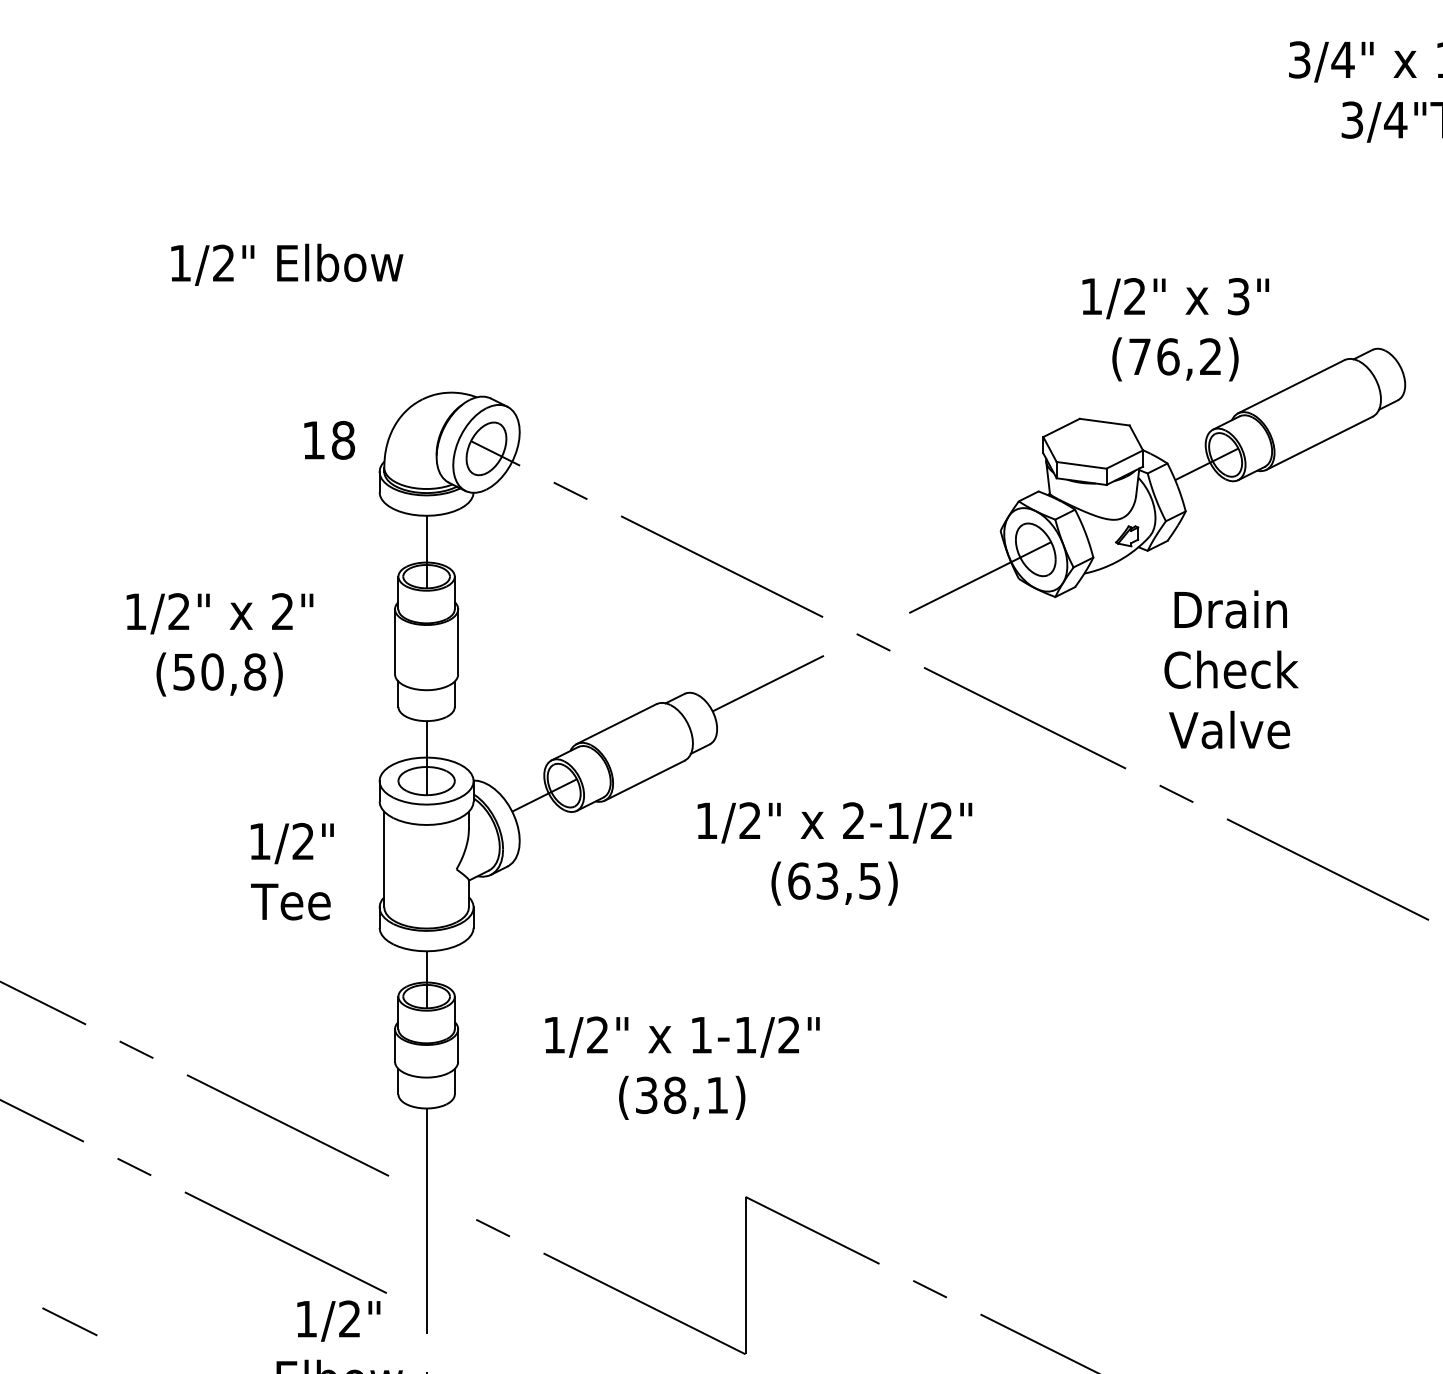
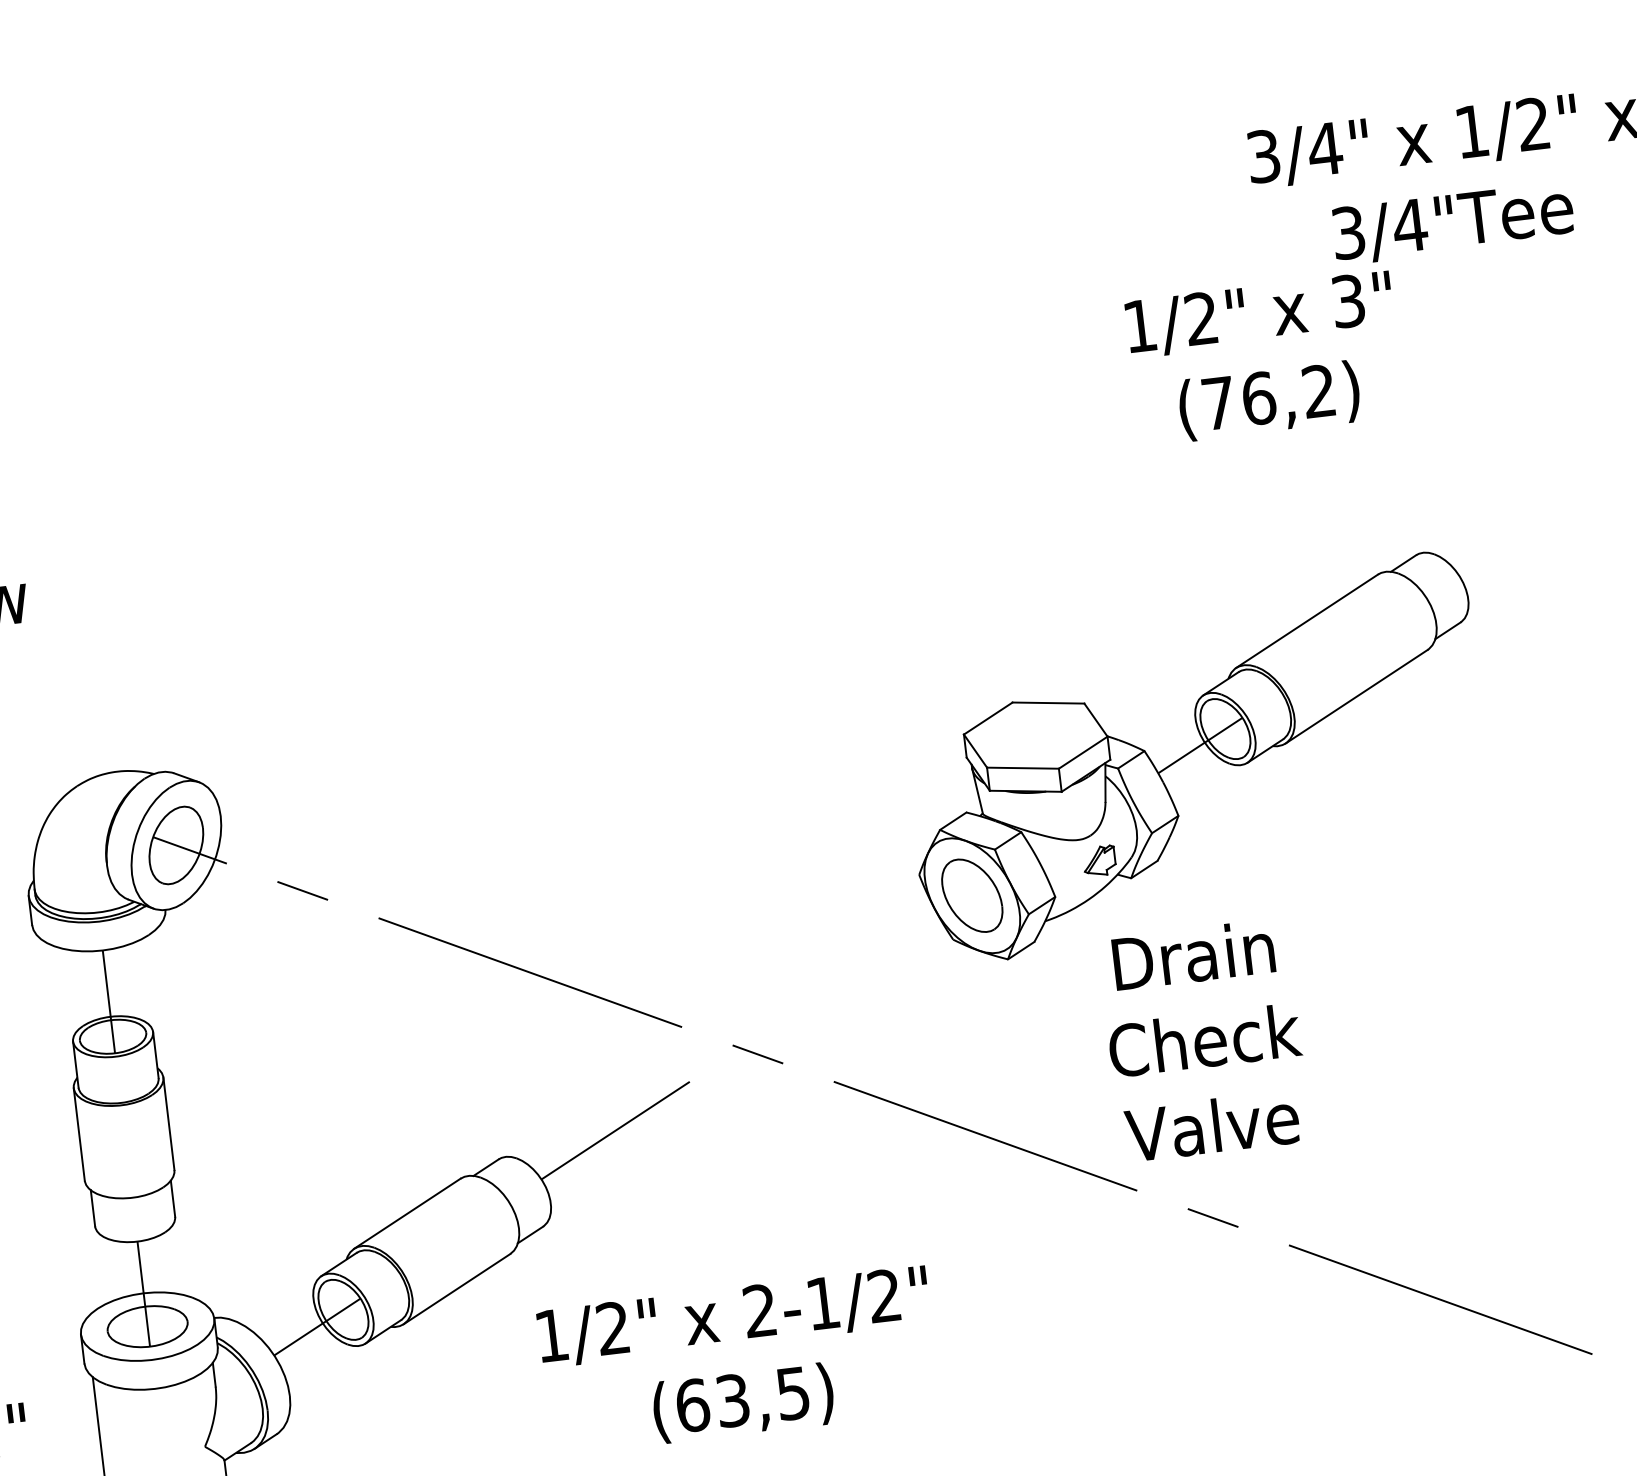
text: (1175, 329) -> (1264, 358), moved
line: (980, 577) -> (898, 944), removed
text: (1231, 669) -> (1204, 1040), moved

